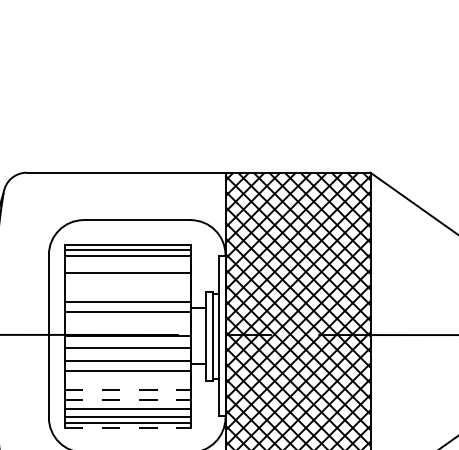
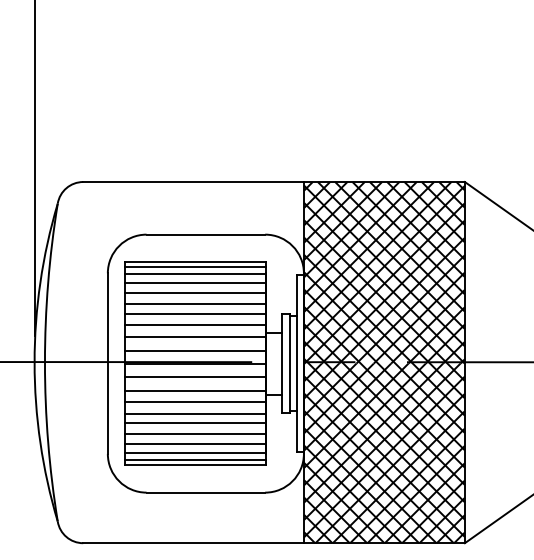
line: (127, 264) -> (195, 283), added
line: (127, 282) -> (195, 303), added
line: (127, 291) -> (195, 313), added
line: (127, 324) -> (195, 350), added
line: (127, 381) -> (195, 413), added
line: (128, 390) -> (196, 423), dashed -> solid
line: (128, 400) -> (196, 434), dashed -> solid
line: (128, 428) -> (196, 465), dashed -> solid

